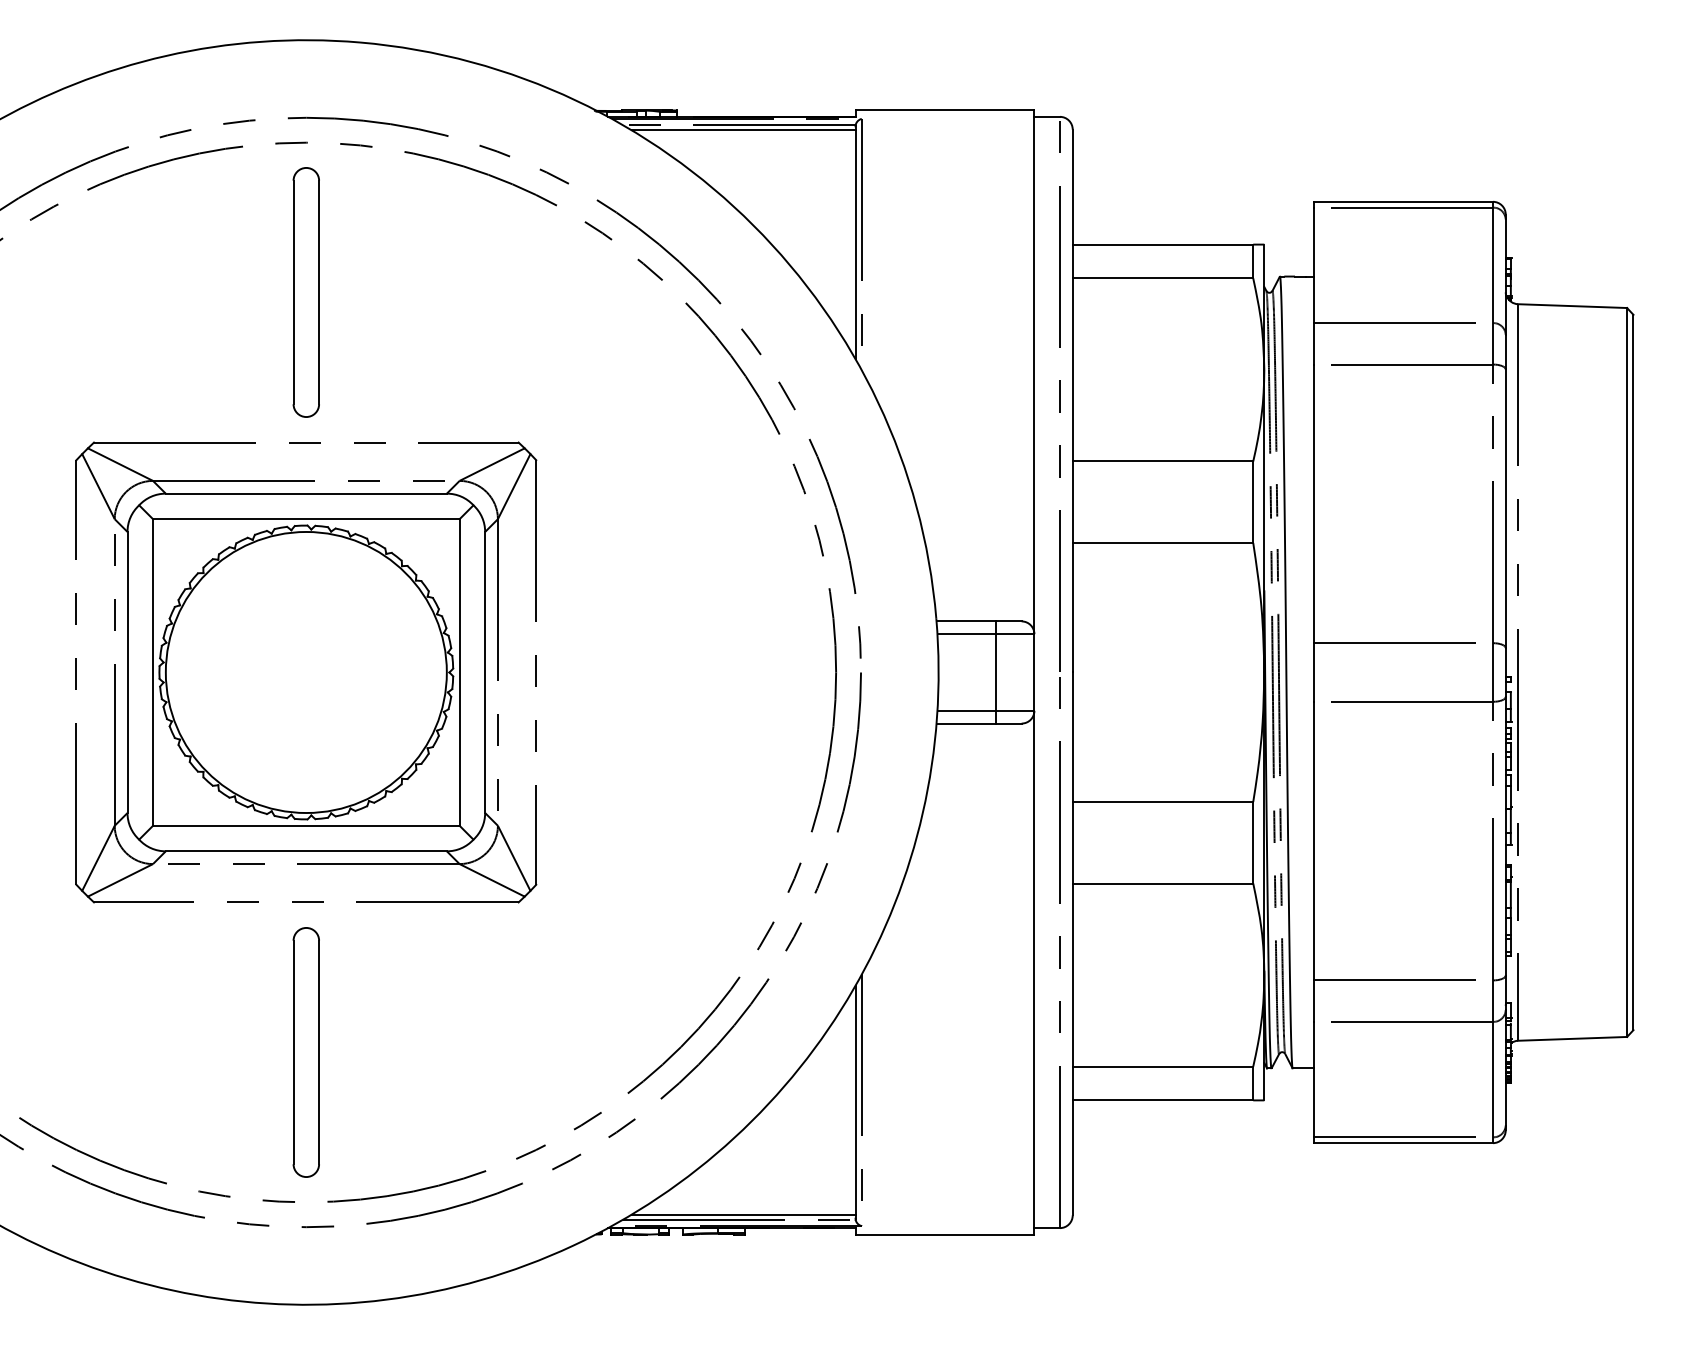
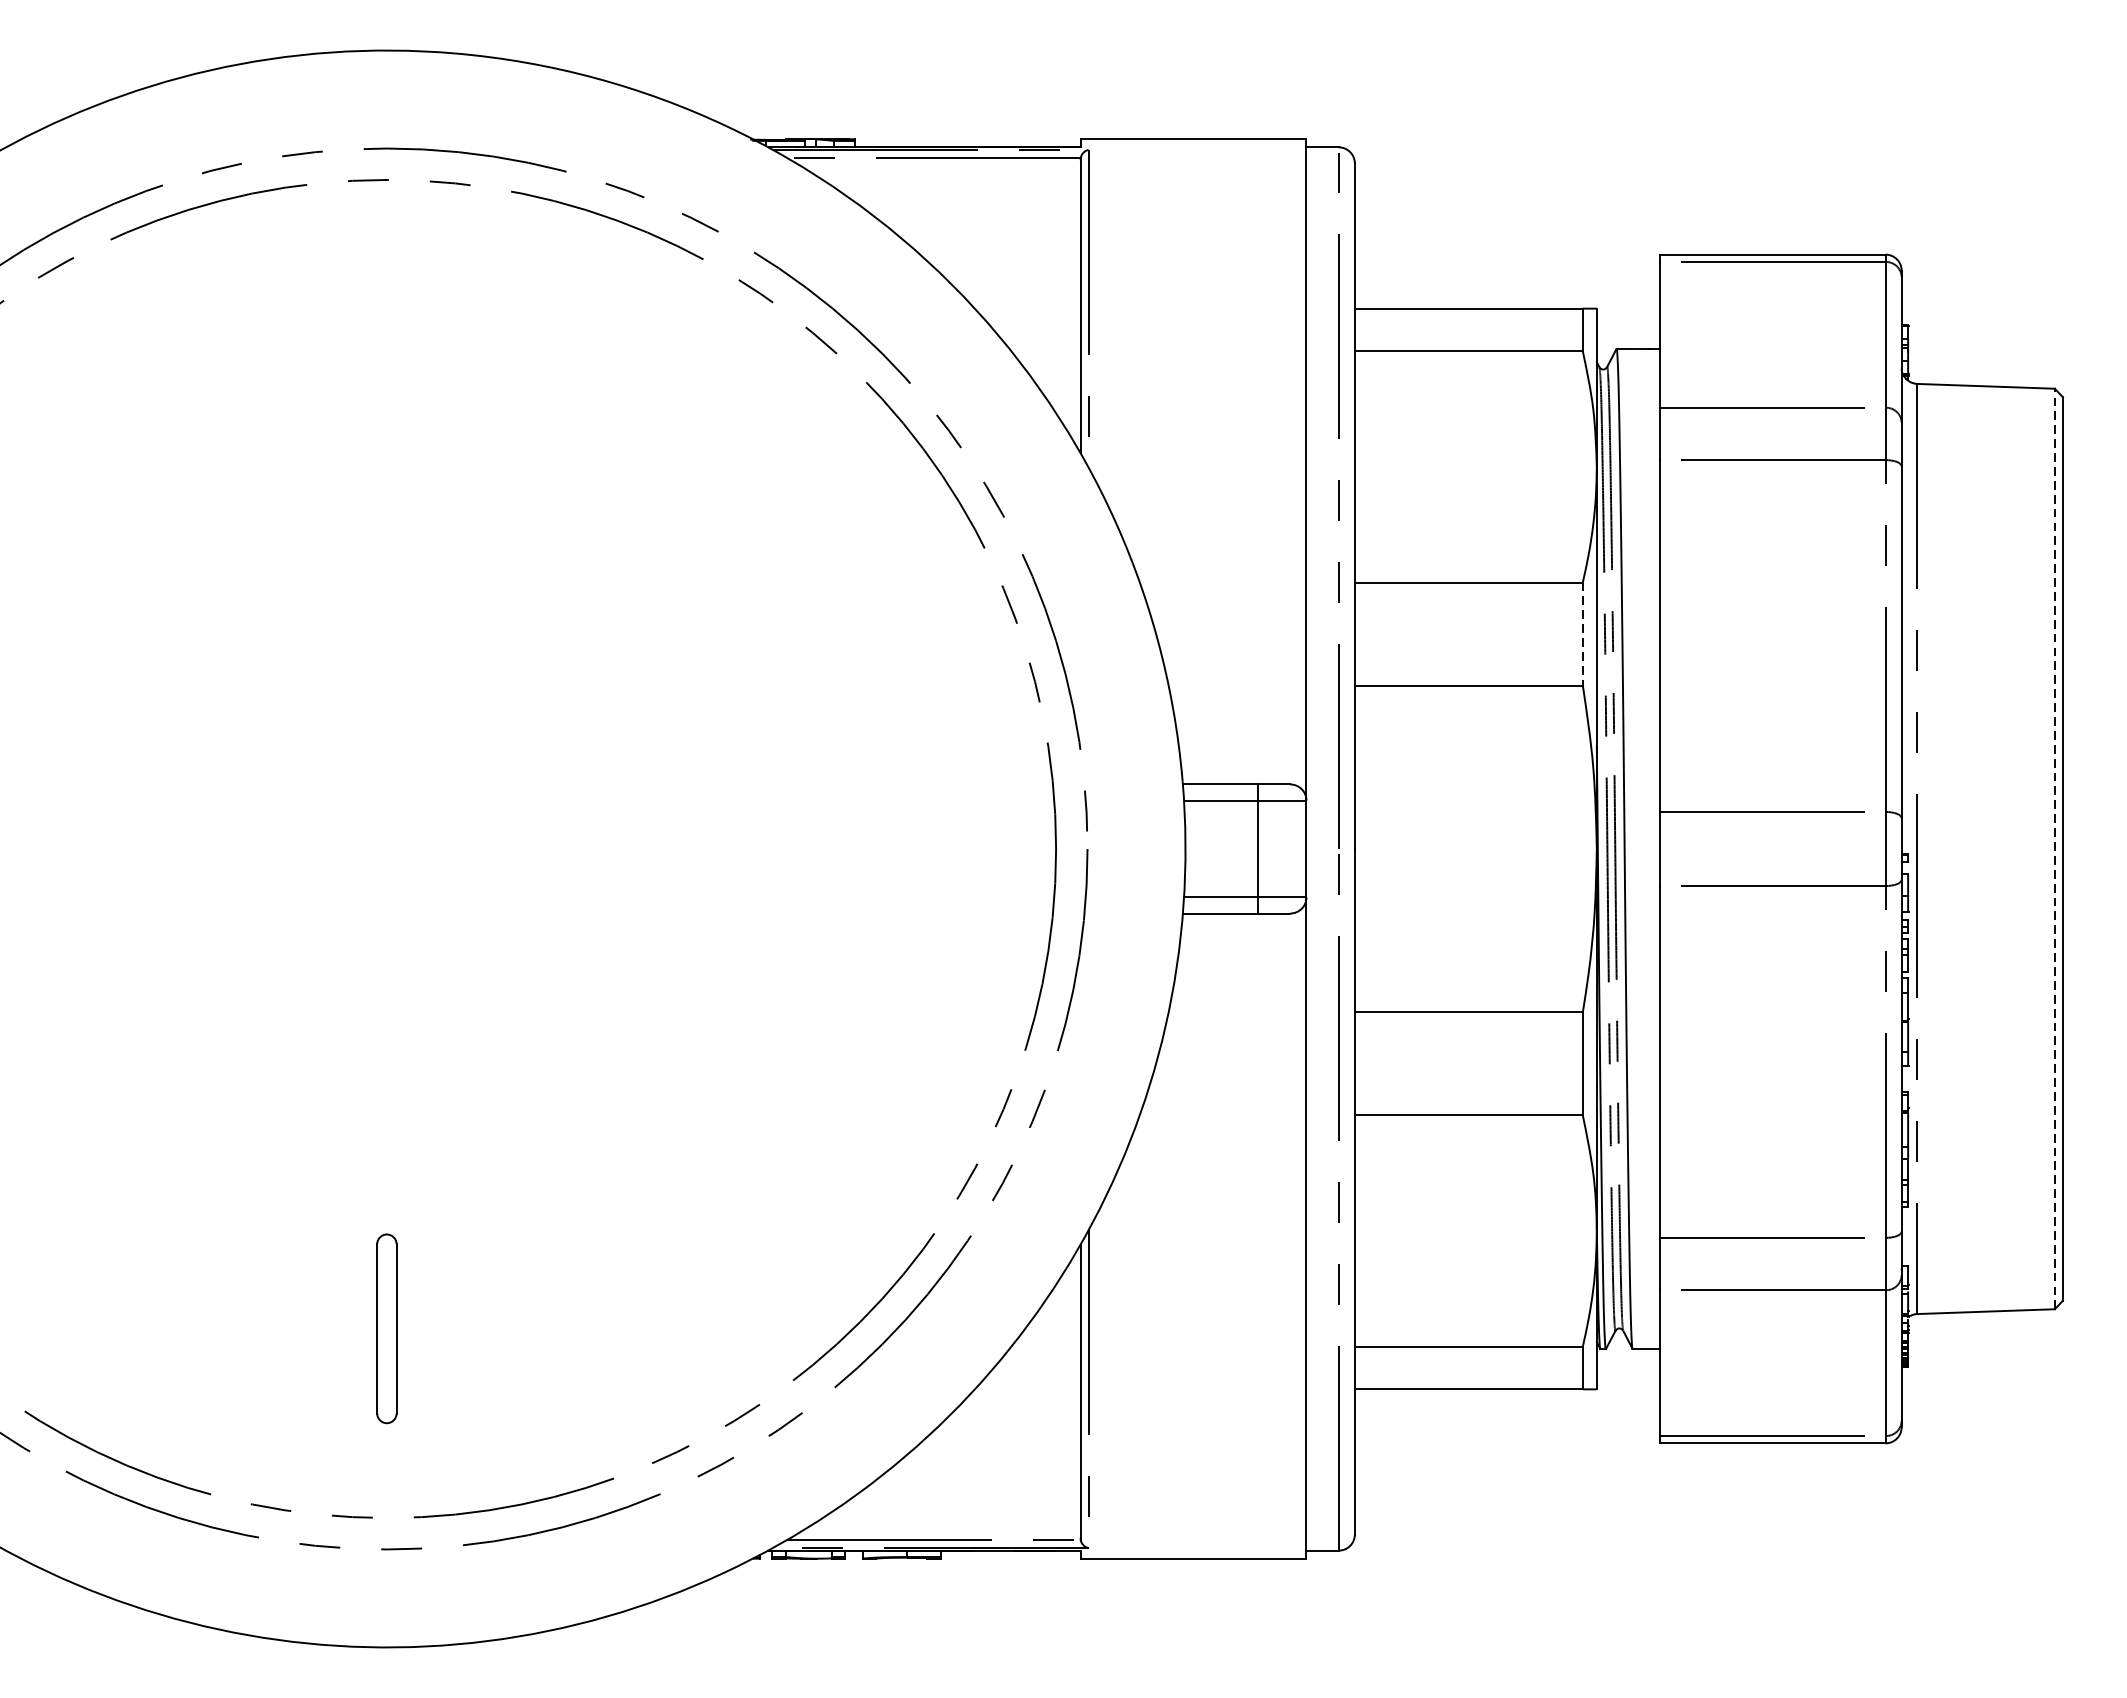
line: (743, 130) -> (939, 164), removed
part: (305, 292) -> (386, 369), removed
line: (1253, 502) -> (1583, 634), solid -> dashed
part: (306, 672) -> (387, 849), removed
line: (1627, 672) -> (2055, 849), solid -> dashed
part: (305, 1052) -> (386, 1328), size x0.6
line: (743, 1214) -> (939, 1533), removed

